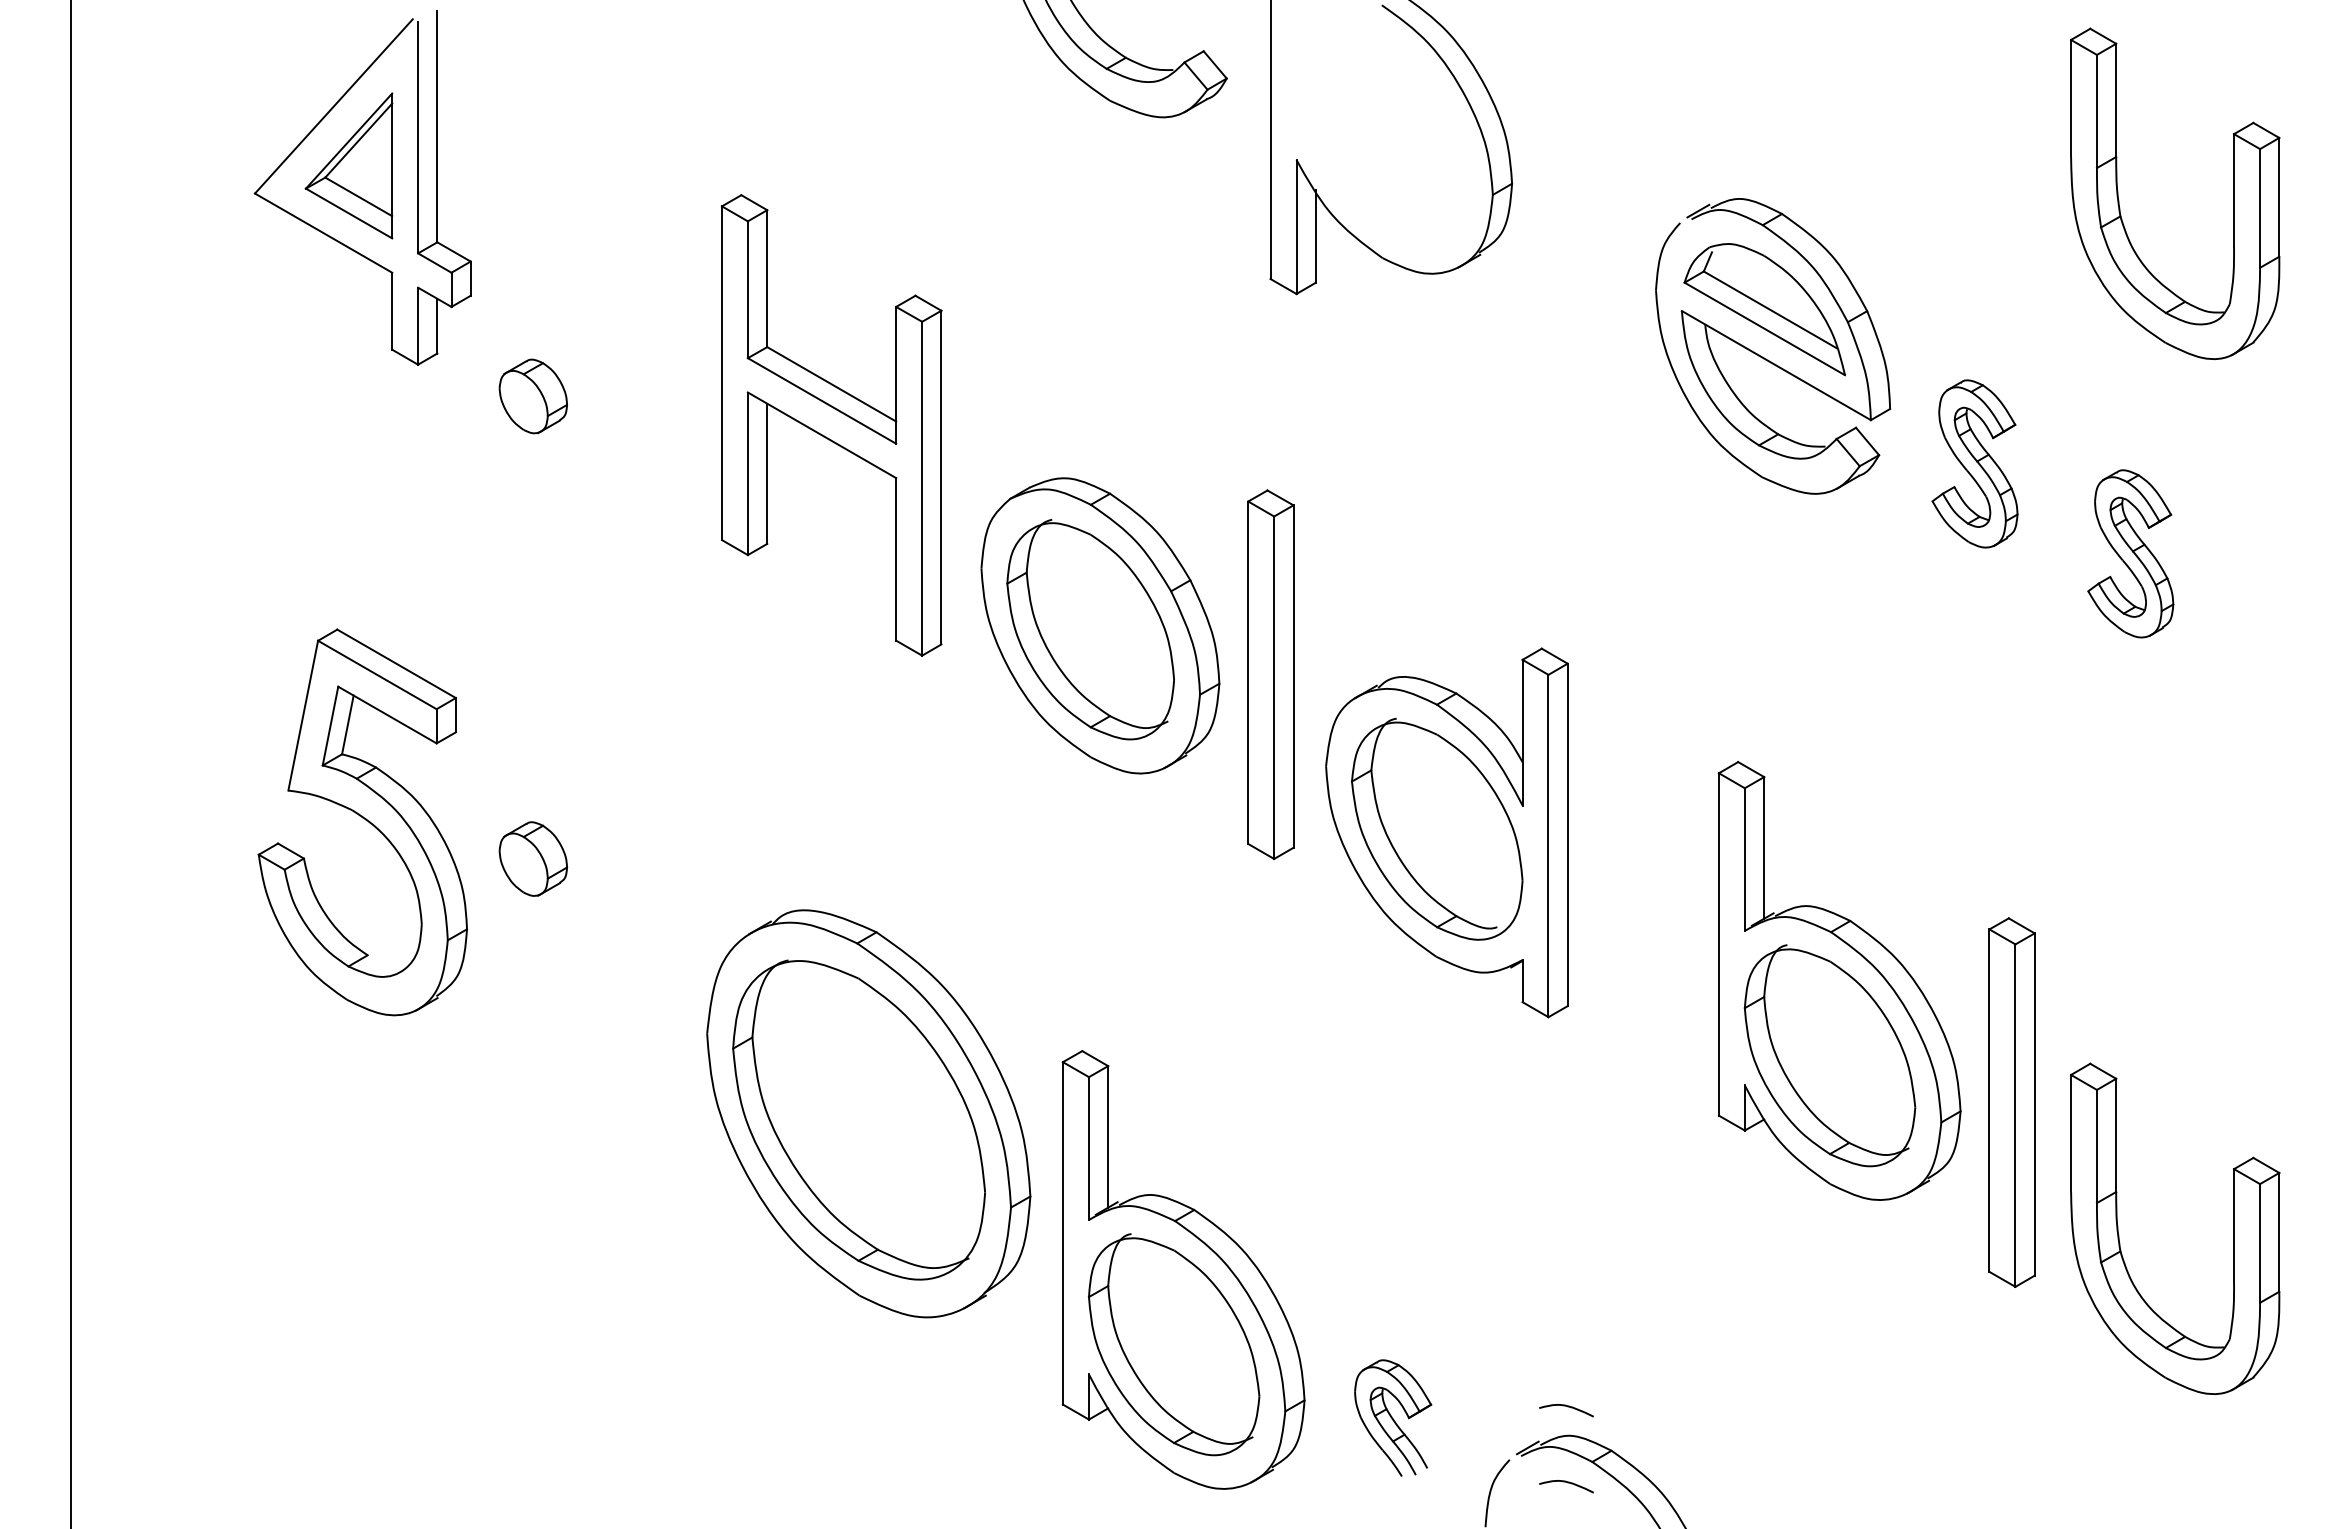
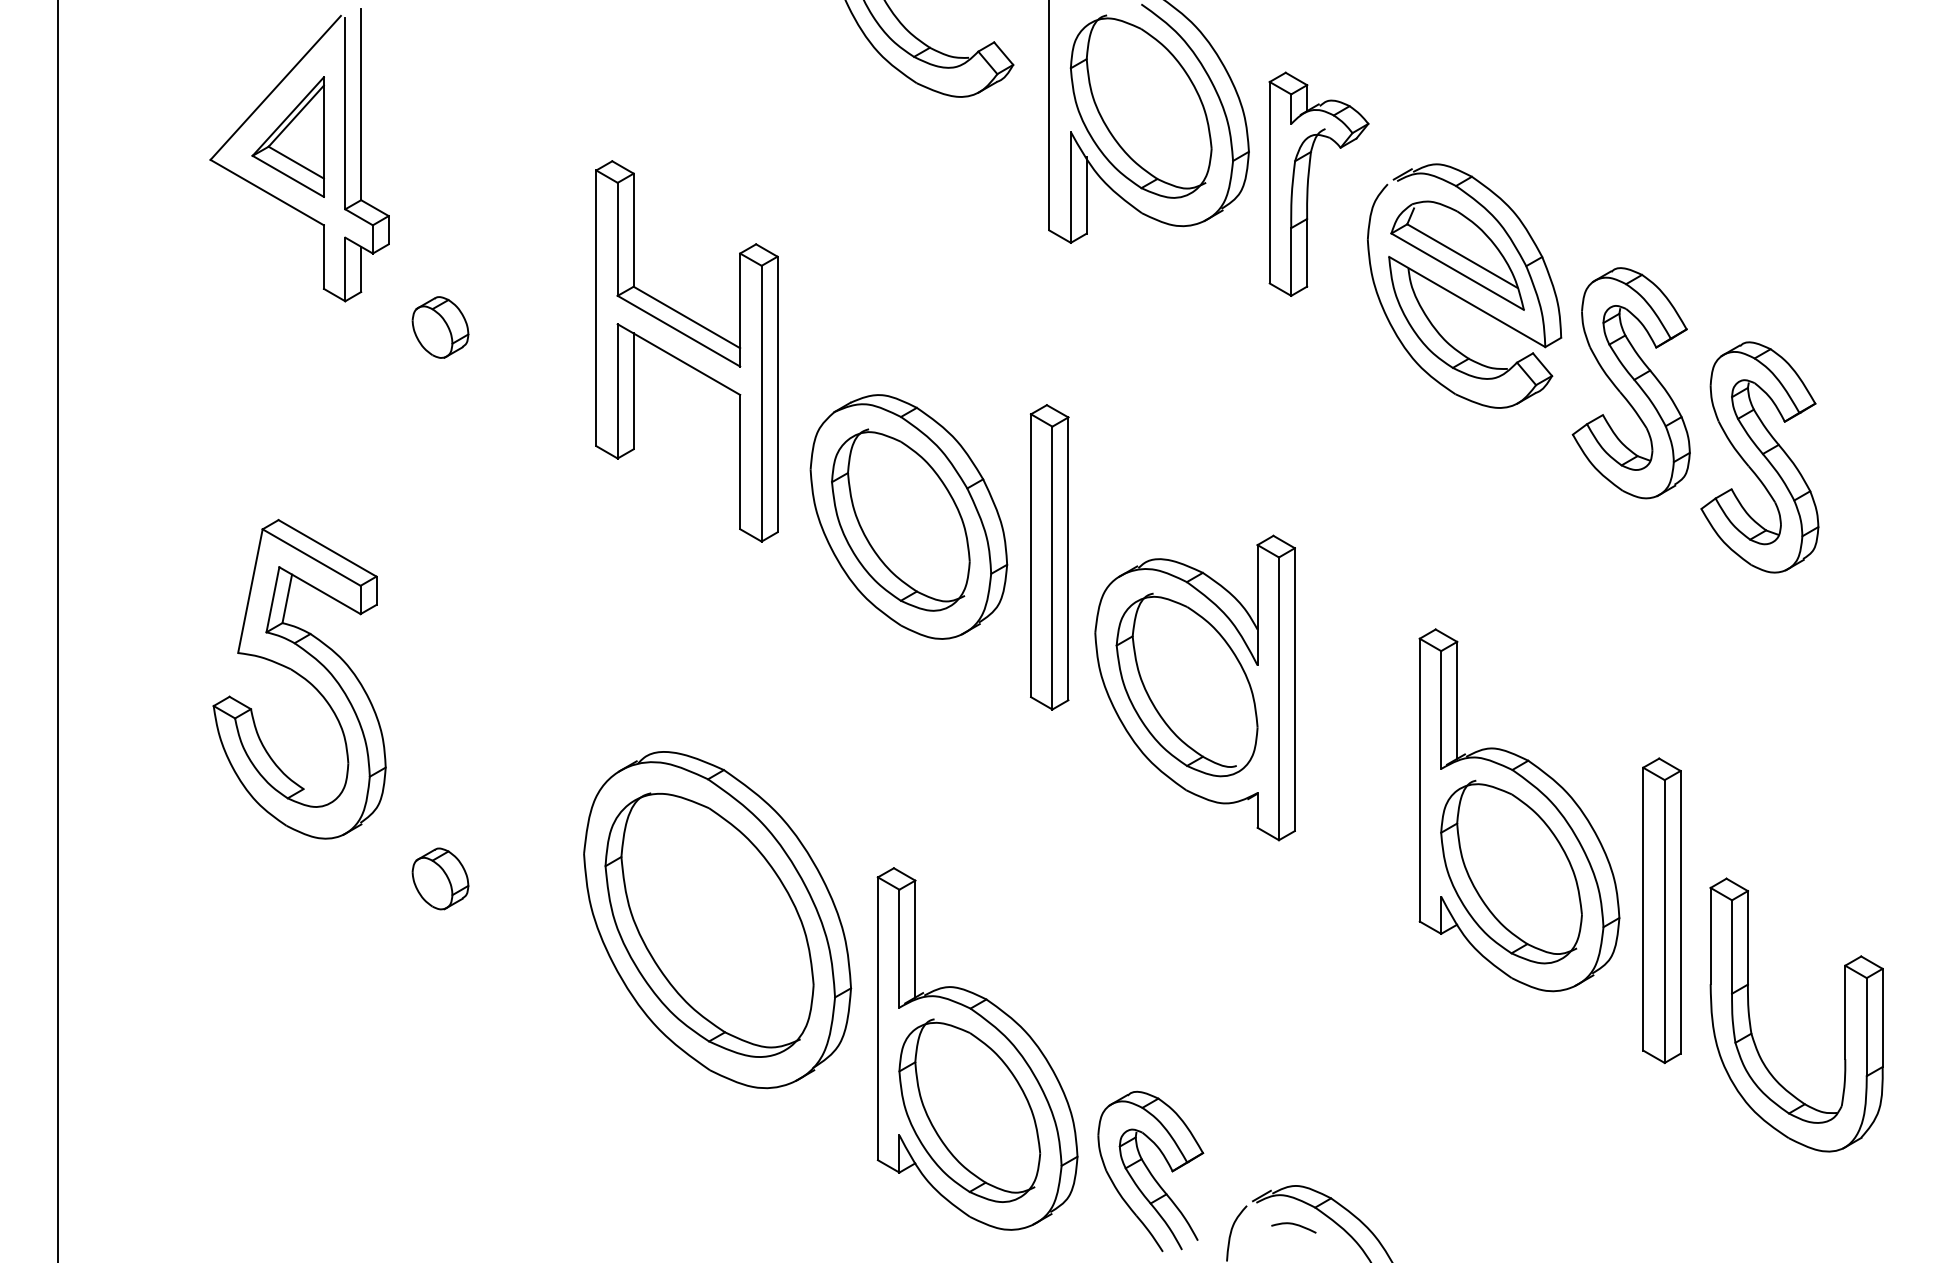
part: (1381, 128) -> (1141, 106), added
part: (2119, 200) -> (1750, 165), removed
part: (1584, 223) -> (1308, 184), added
part: (1974, 463) -> (1630, 382), size x1.67
part: (2130, 553) -> (1759, 457), size x1.67
part: (533, 858) -> (440, 878), moved
curve: (1567, 1407) -> (1294, 1162), removed
part: (1392, 1417) -> (1150, 1170), size x1.67

